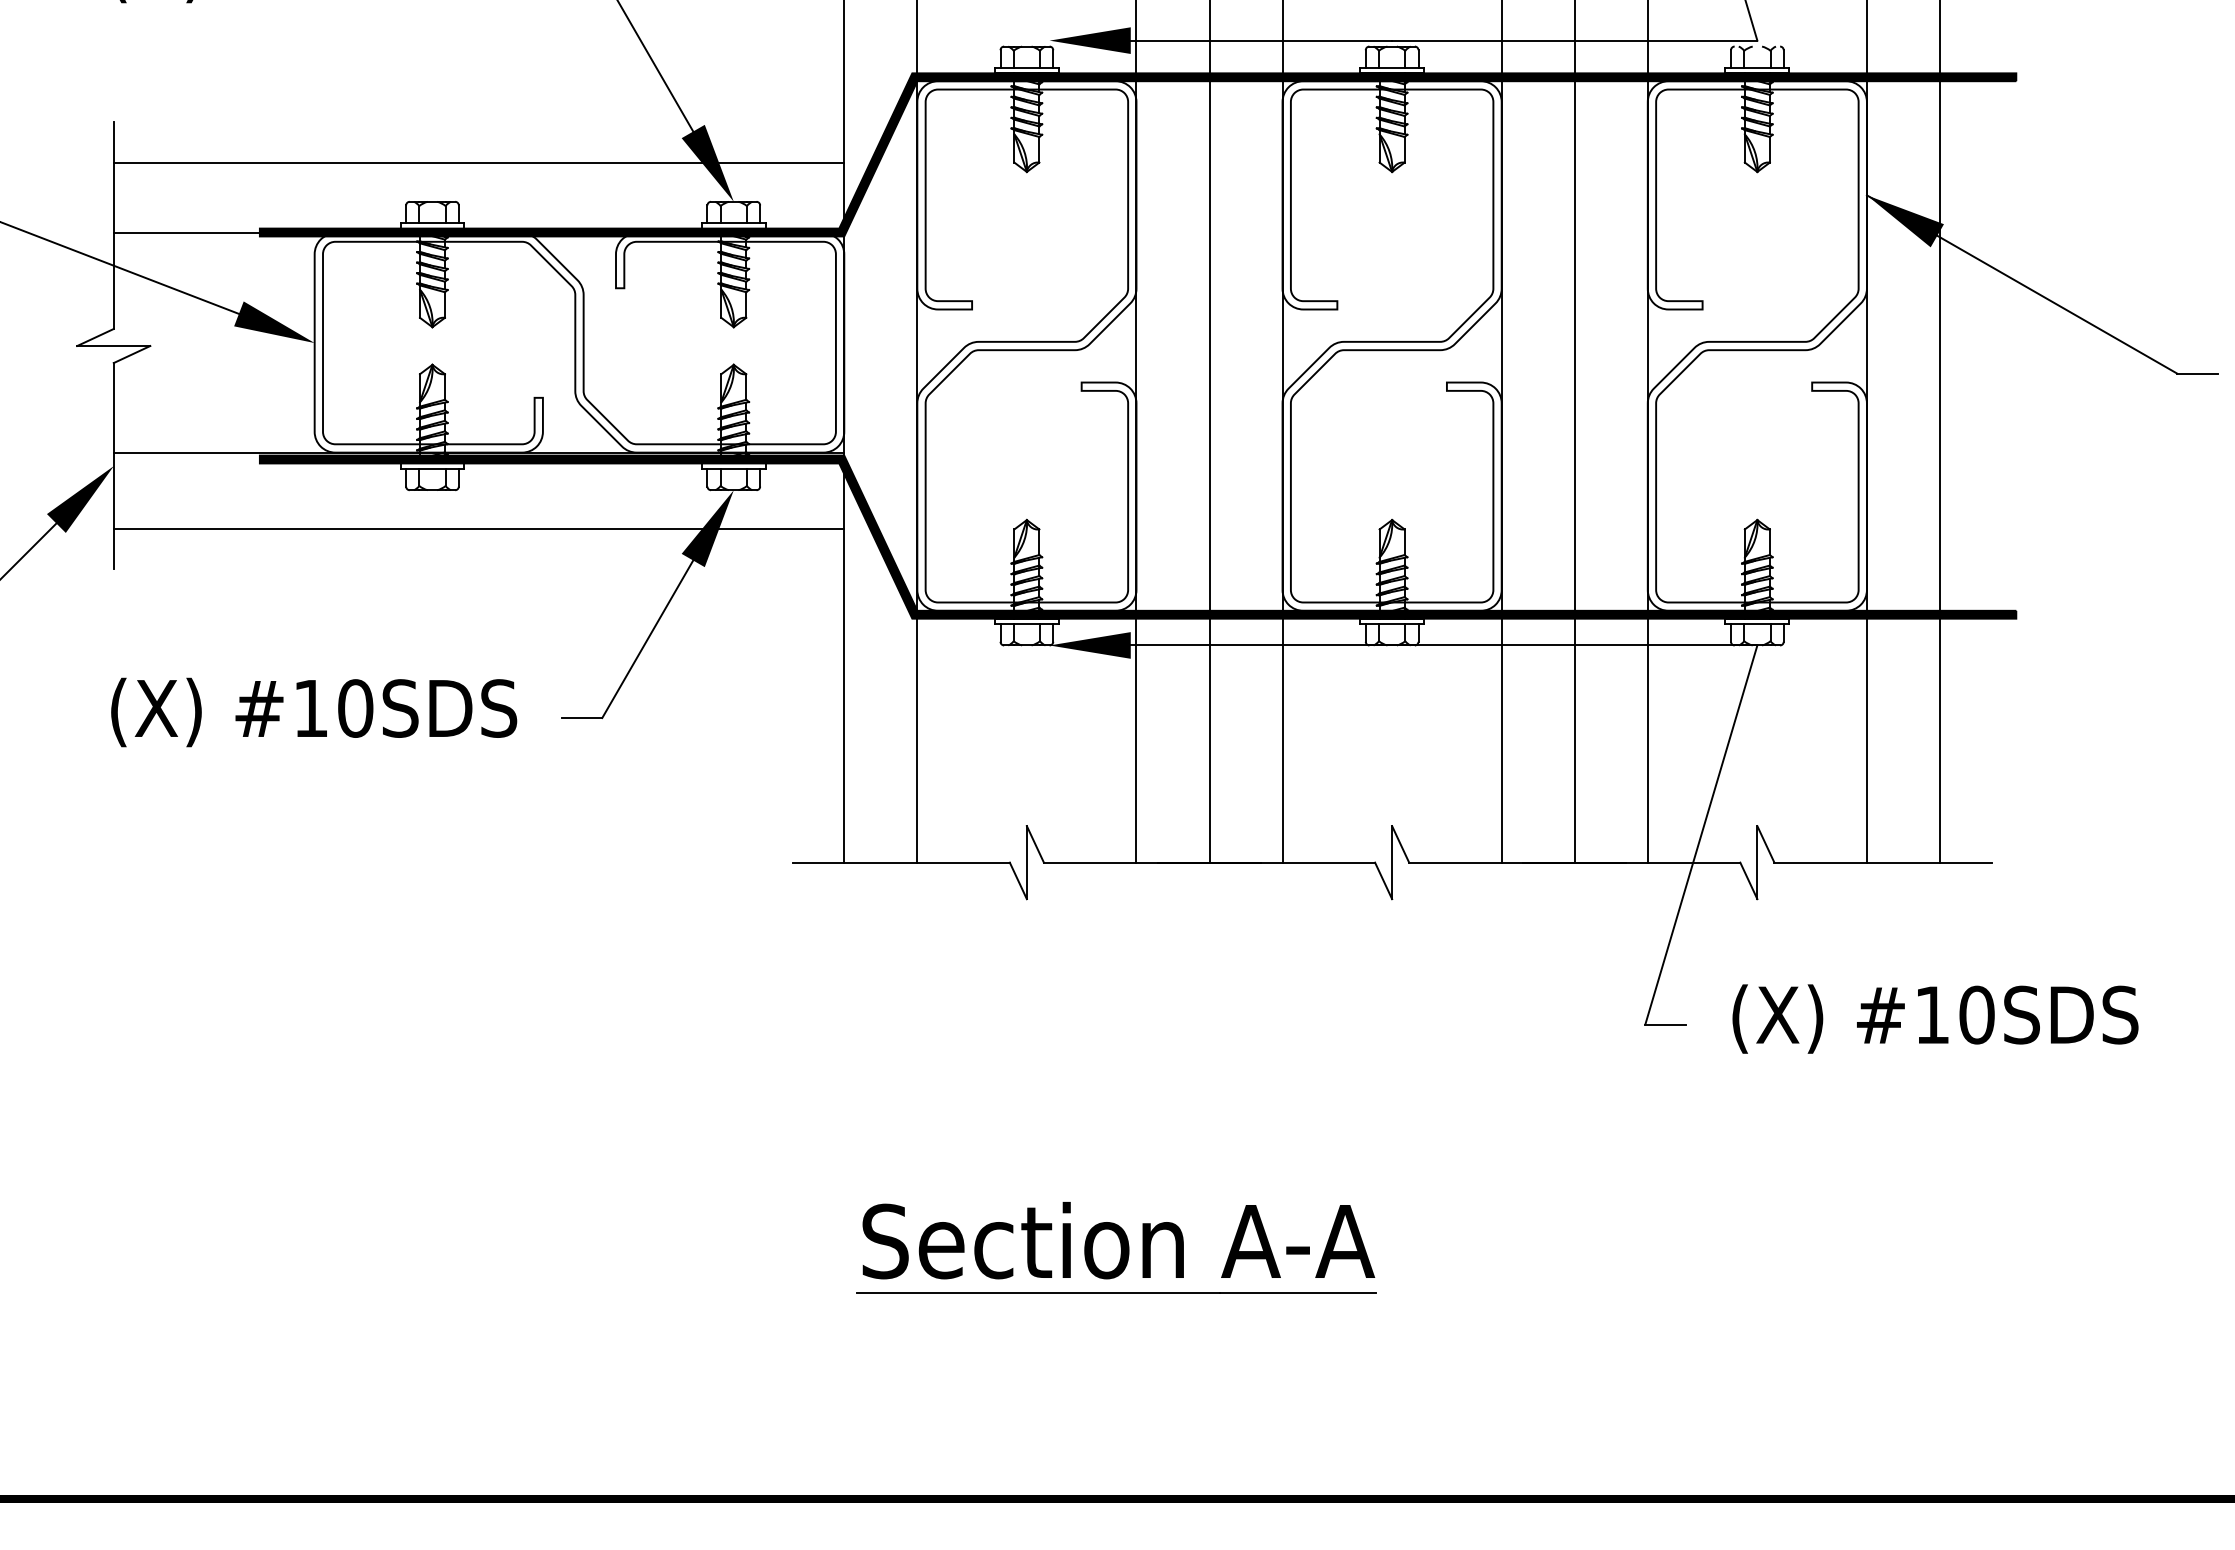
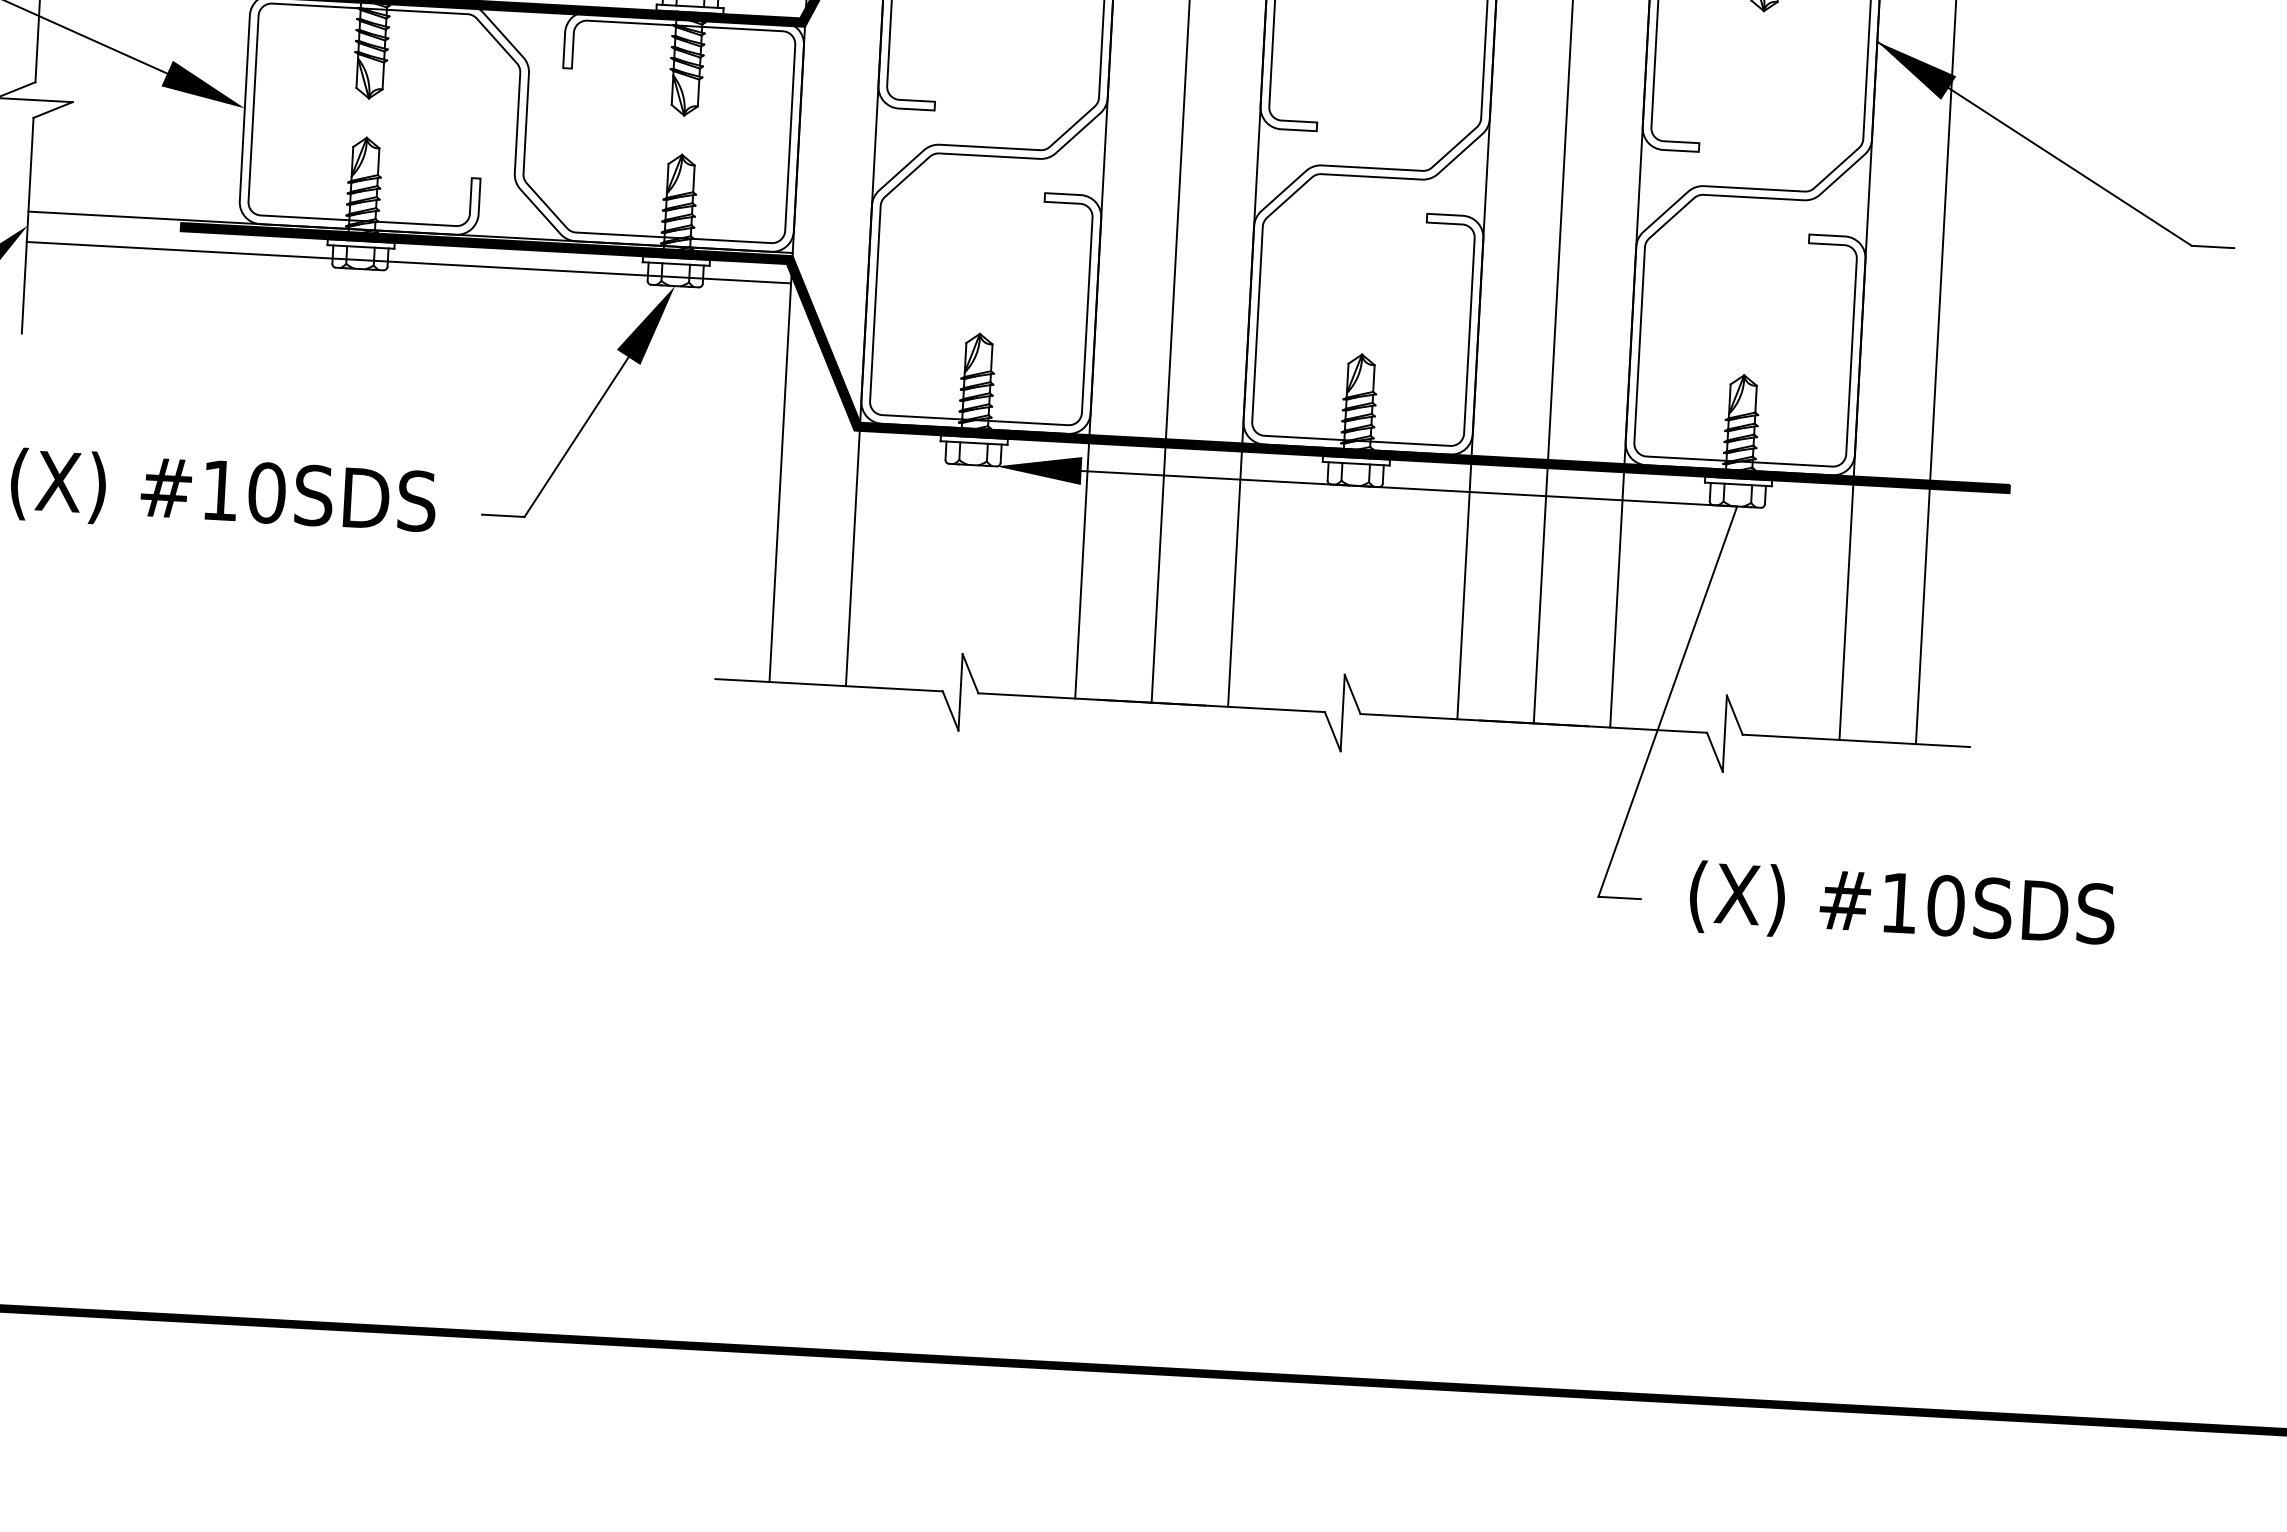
line: (478, 528) -> (408, 262), moved
part: (1116, 1247) -> (1032, 1100), removed

